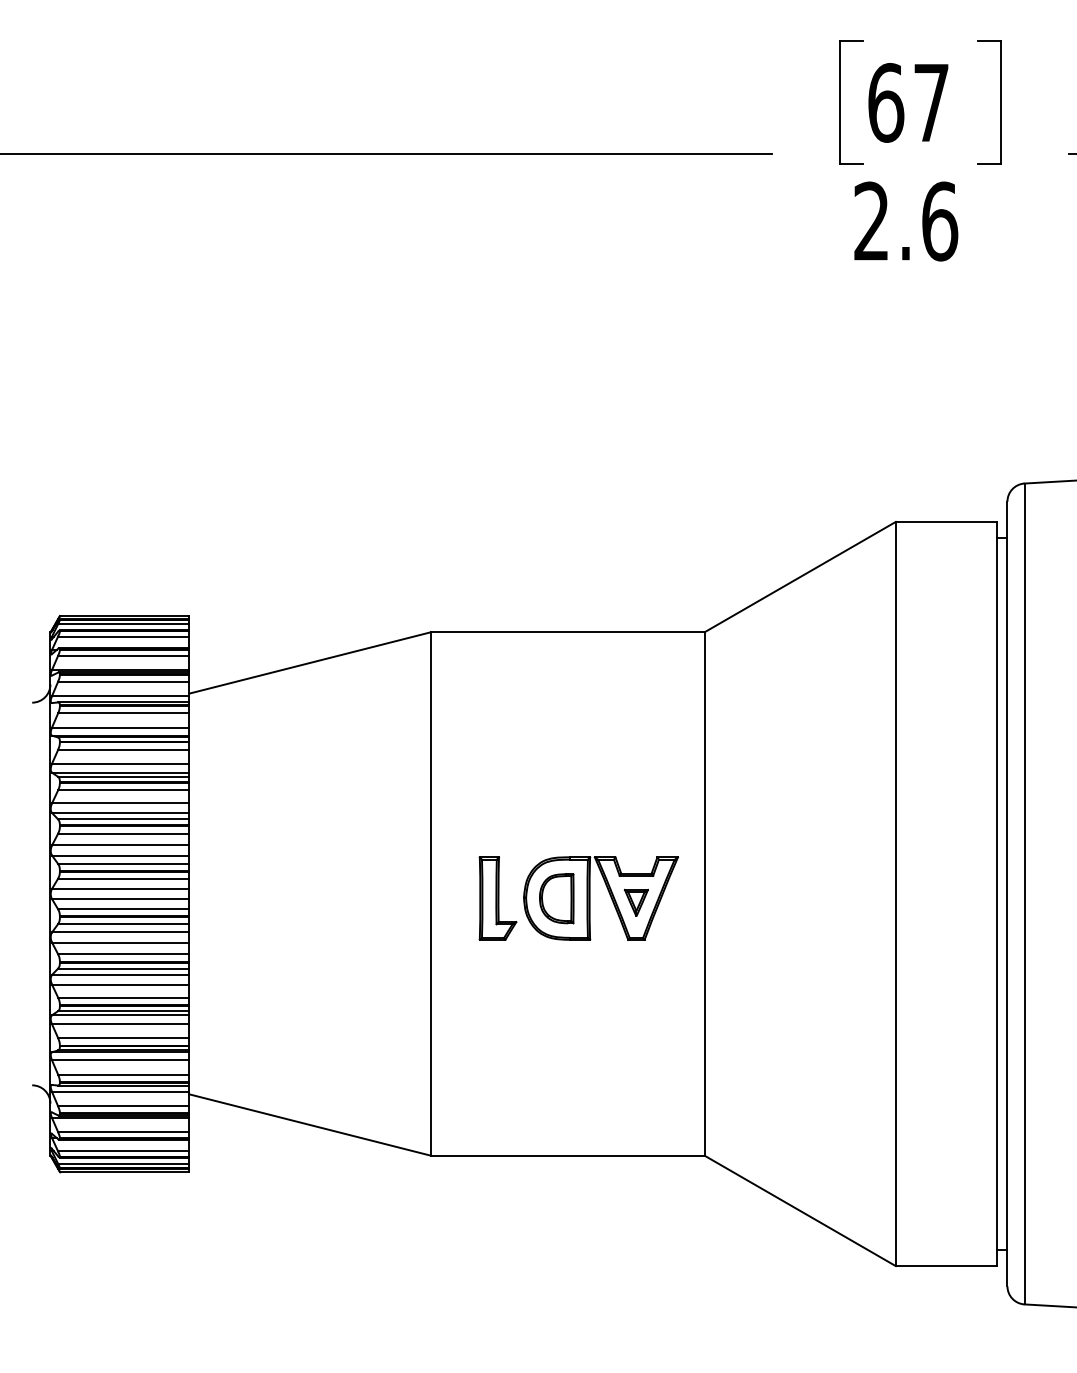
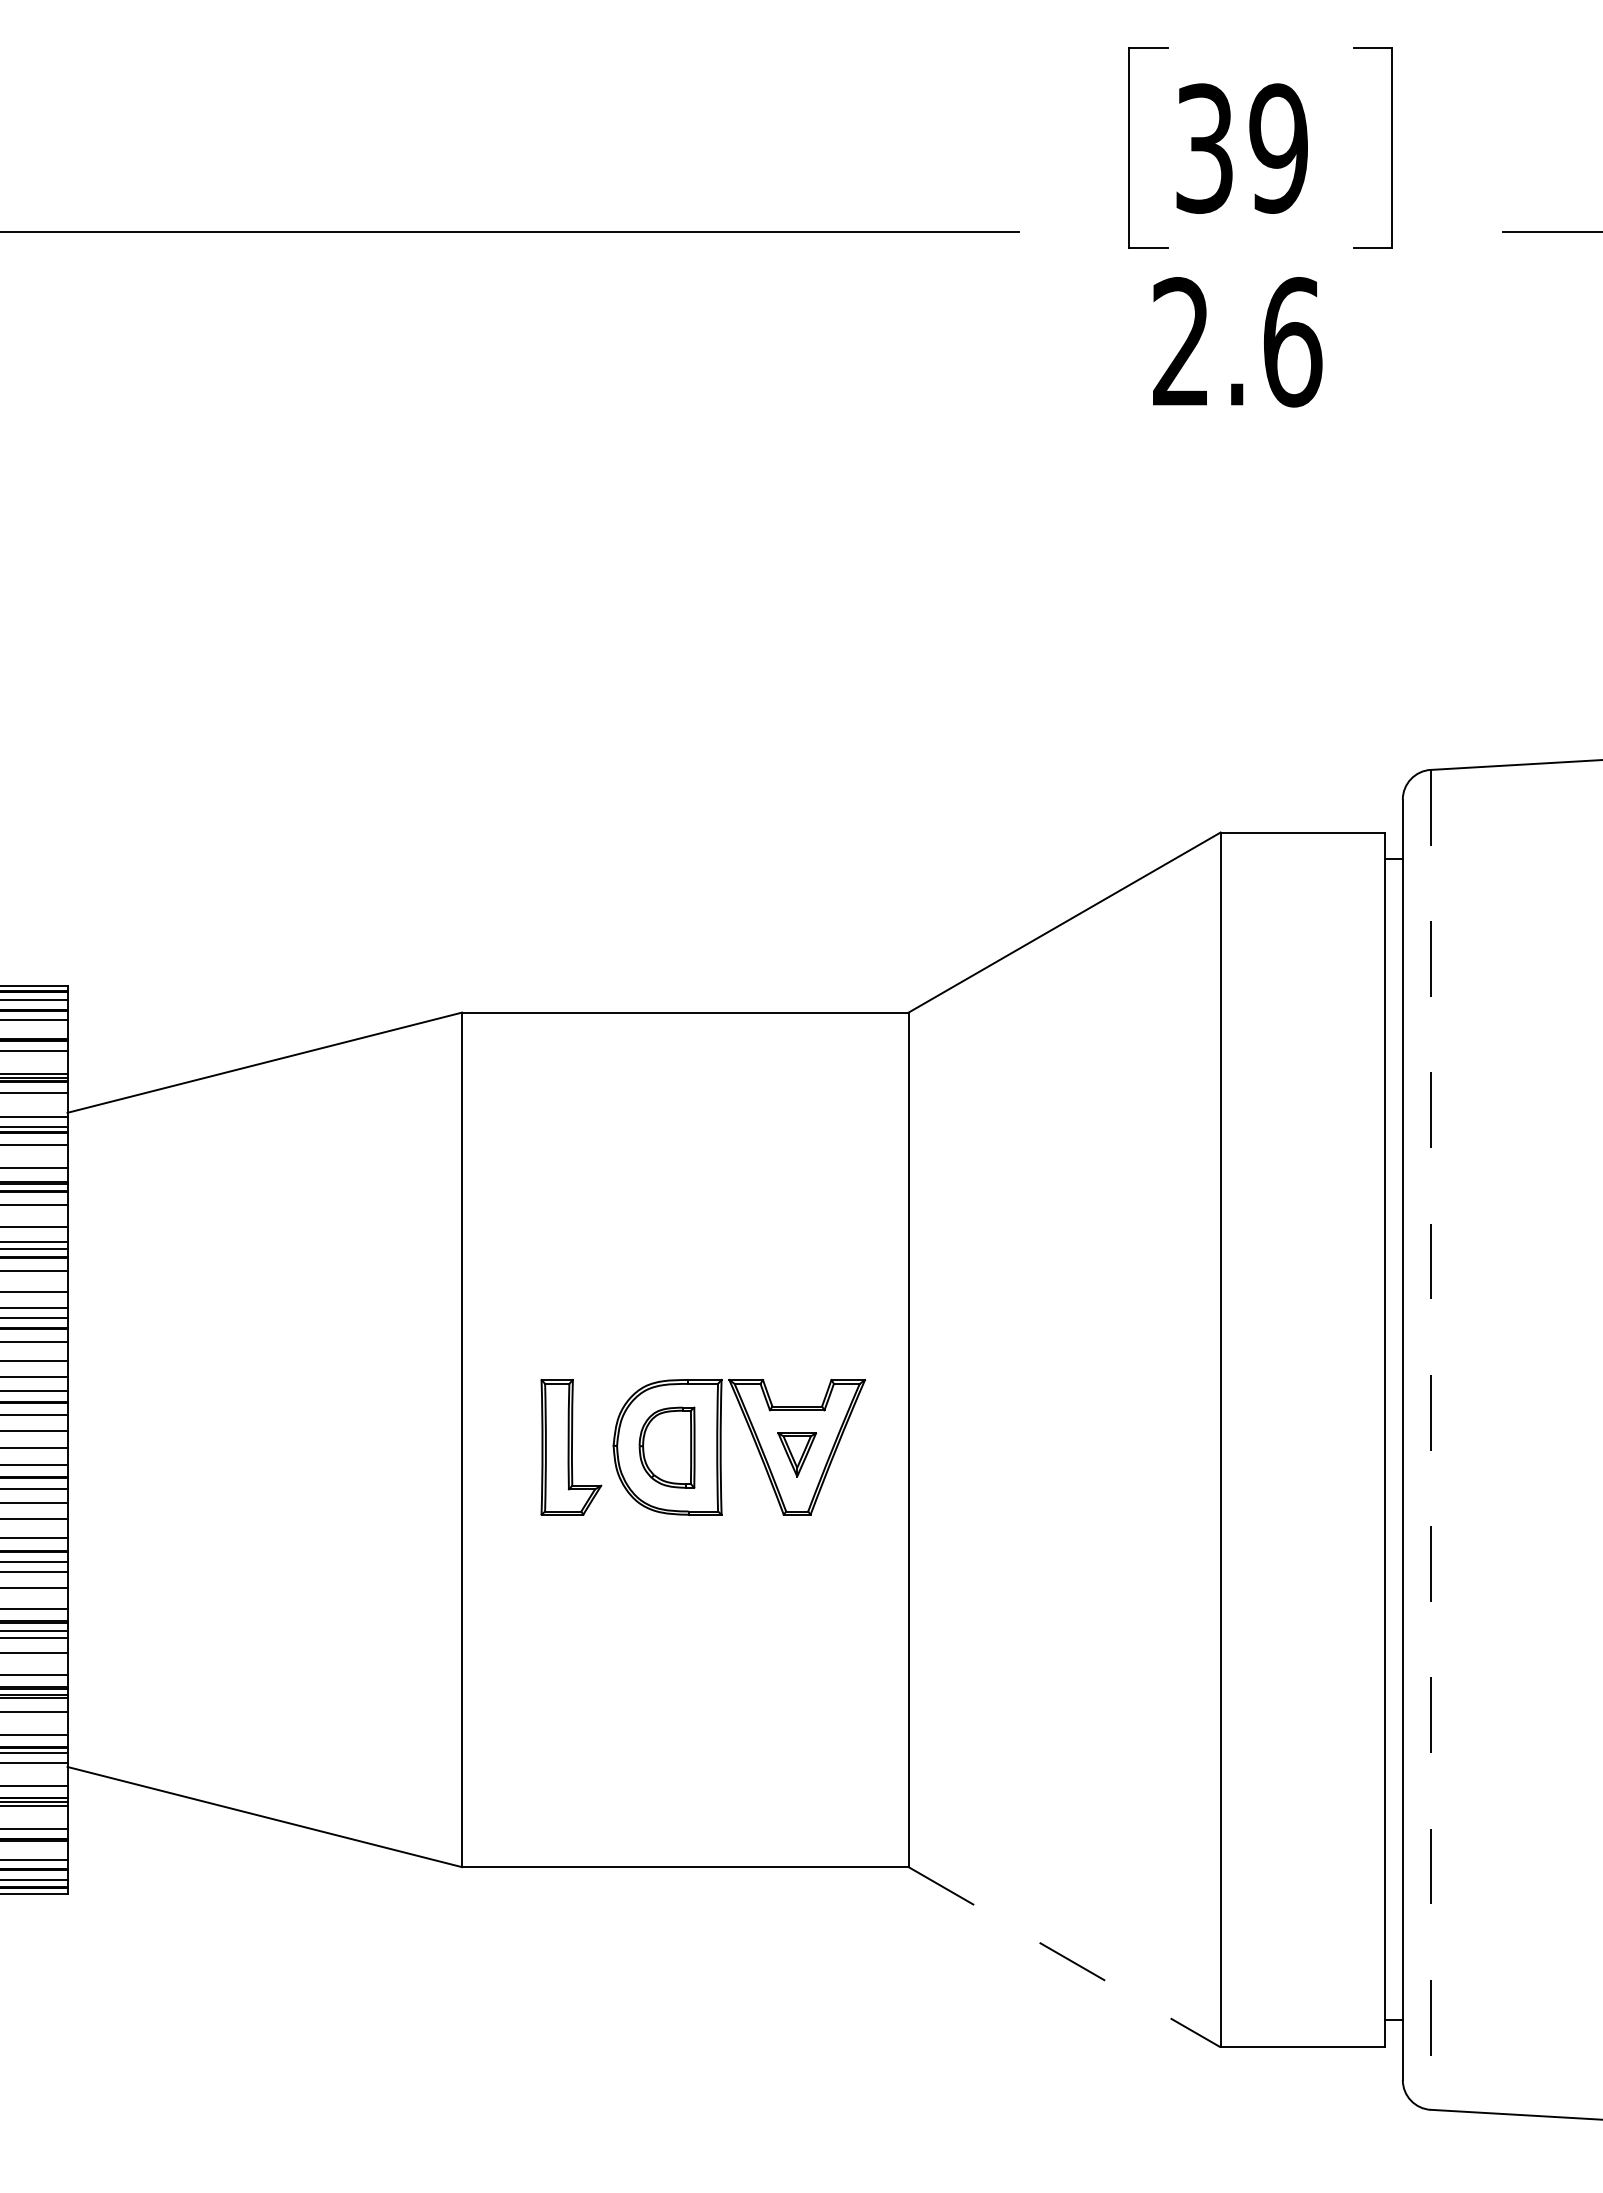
text: (908, 102) -> (1241, 147), 67 -> 39
line: (1024, 894) -> (1430, 1440), solid -> dashed
line: (800, 1211) -> (1065, 1958), solid -> dashed

